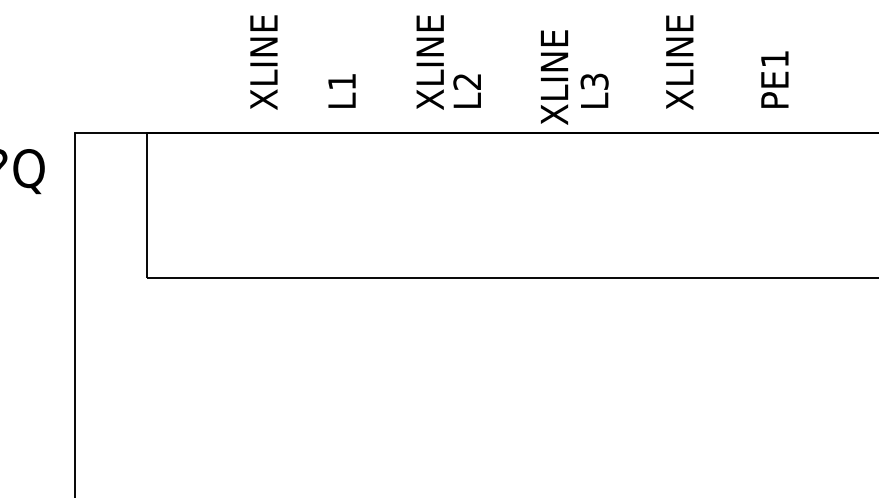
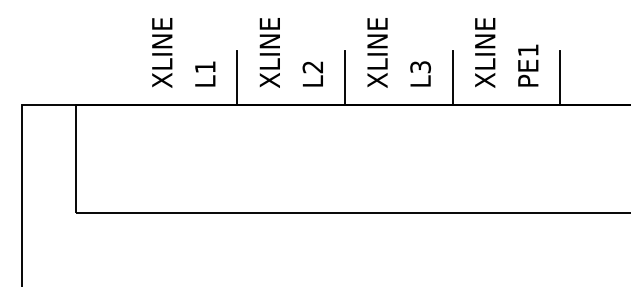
text: (429, 62) -> (269, 52), moved
text: (679, 62) -> (485, 52), moved
text: (554, 77) -> (377, 52), moved
text: (774, 79) -> (527, 65), moved
text: (341, 90) -> (204, 73), moved
text: (594, 90) -> (420, 73), moved
line: (365, 96) -> (237, 78), added
line: (510, 96) -> (344, 78), added
line: (655, 96) -> (452, 78), added
line: (801, 96) -> (560, 78), added

